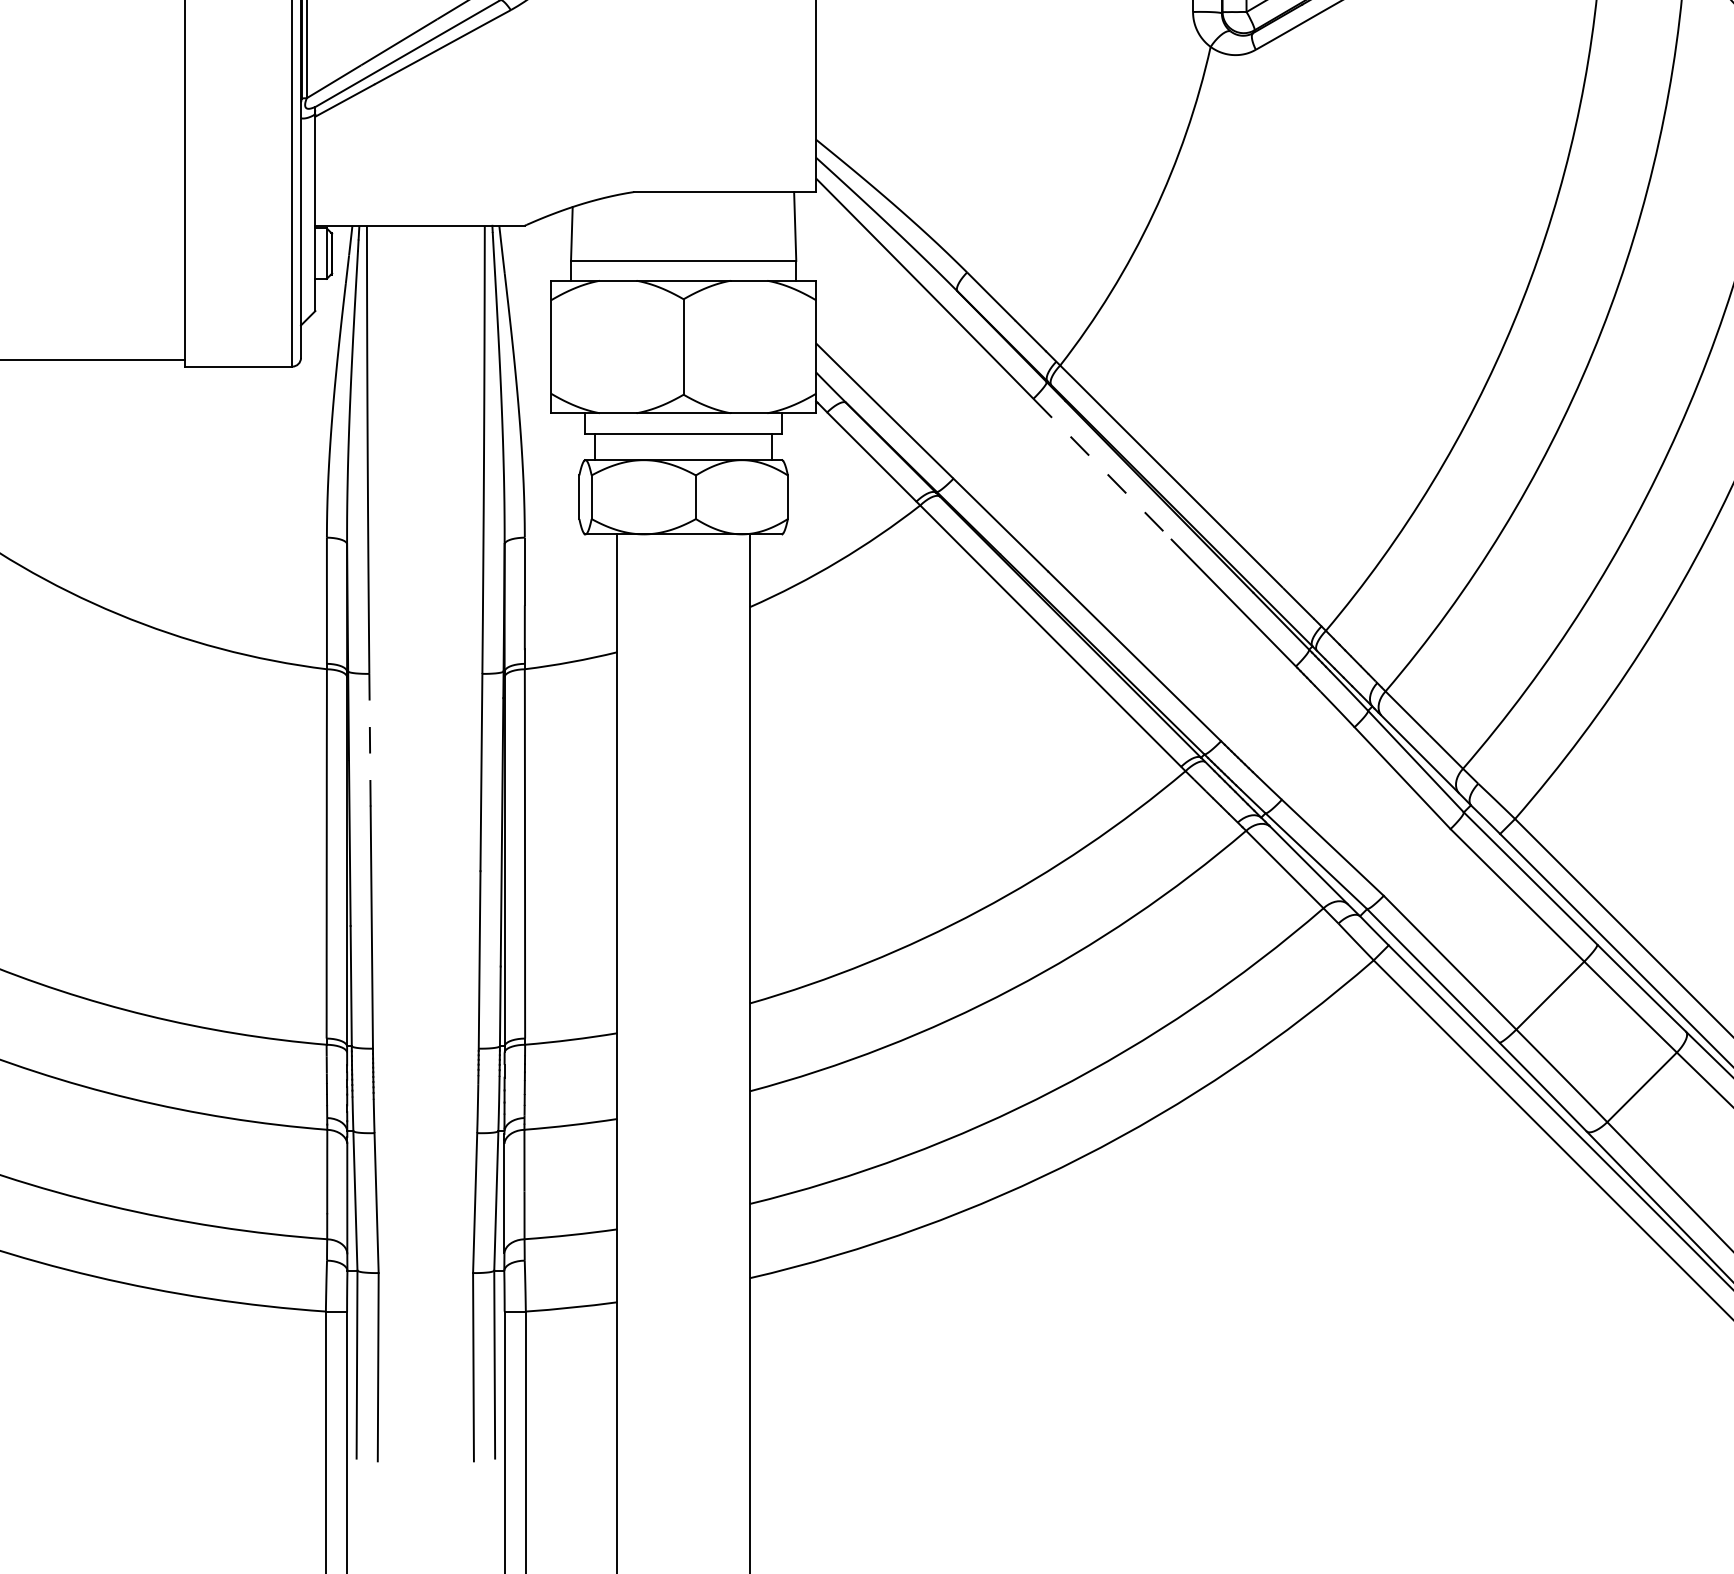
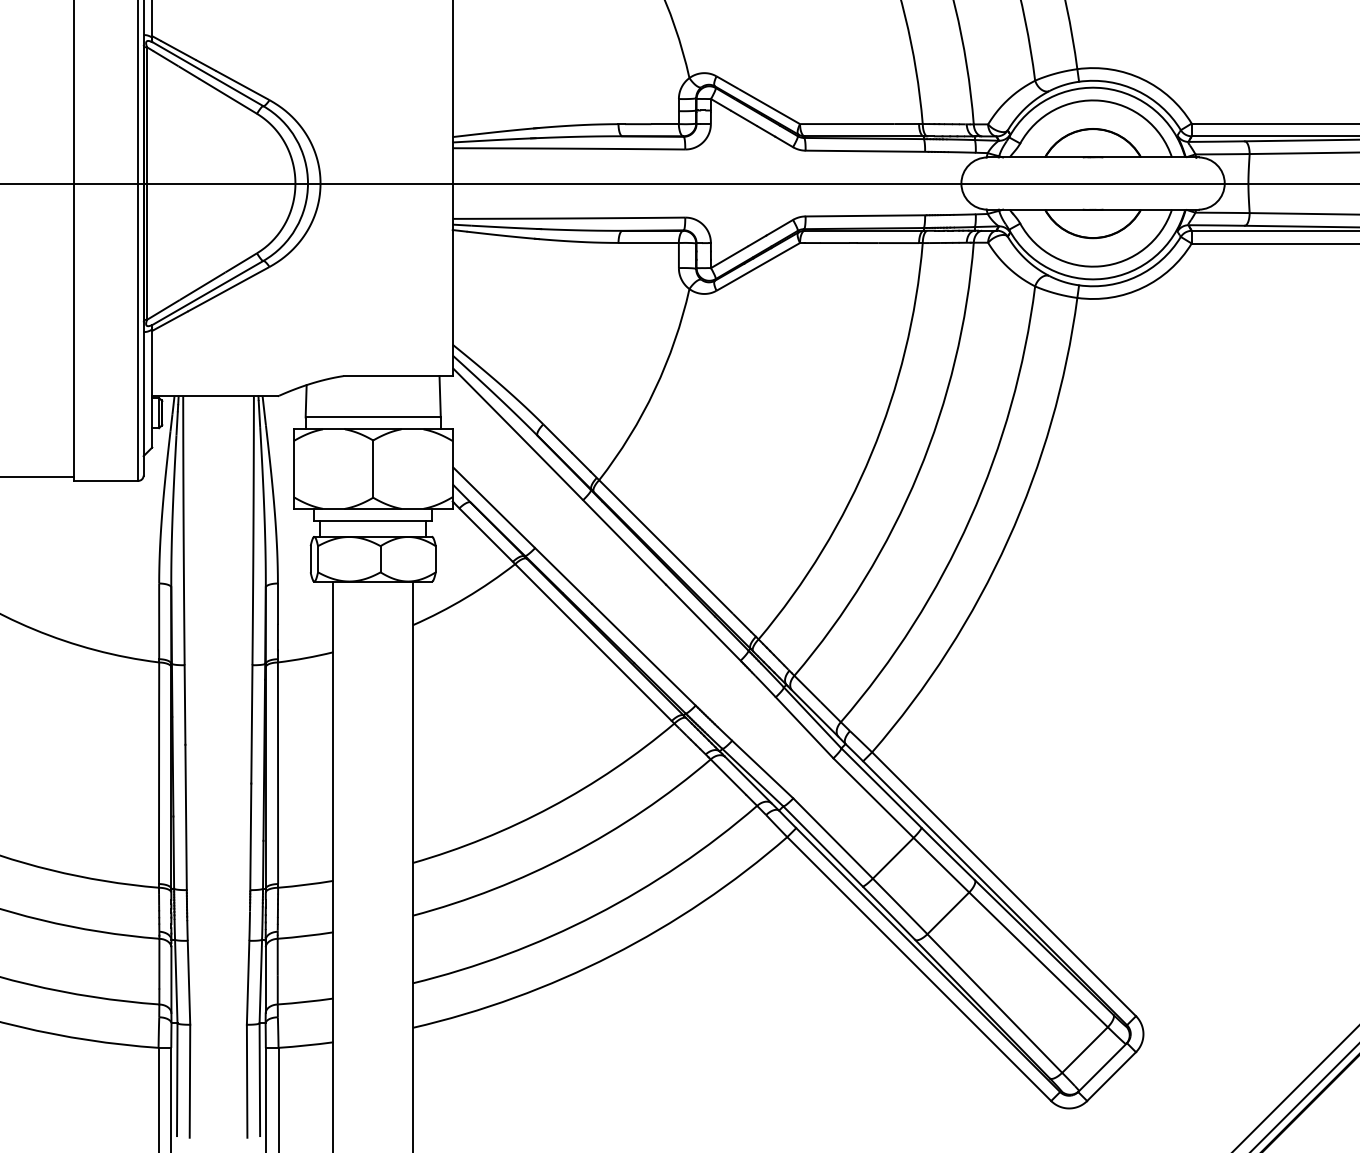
line: (1102, 469) -> (624, 542), dashed -> solid
line: (370, 740) -> (185, 705), dashed -> solid

